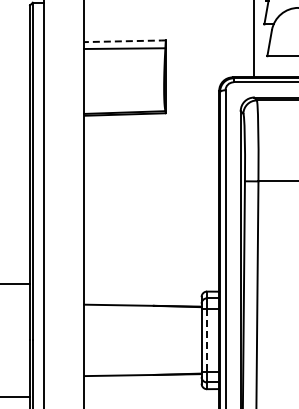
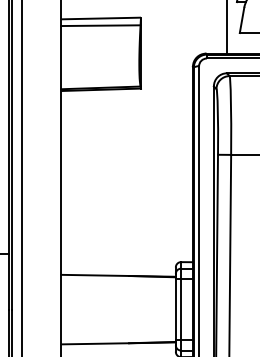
line: (125, 41) -> (101, 18), dashed -> solid
line: (207, 340) -> (181, 309), dashed -> solid

